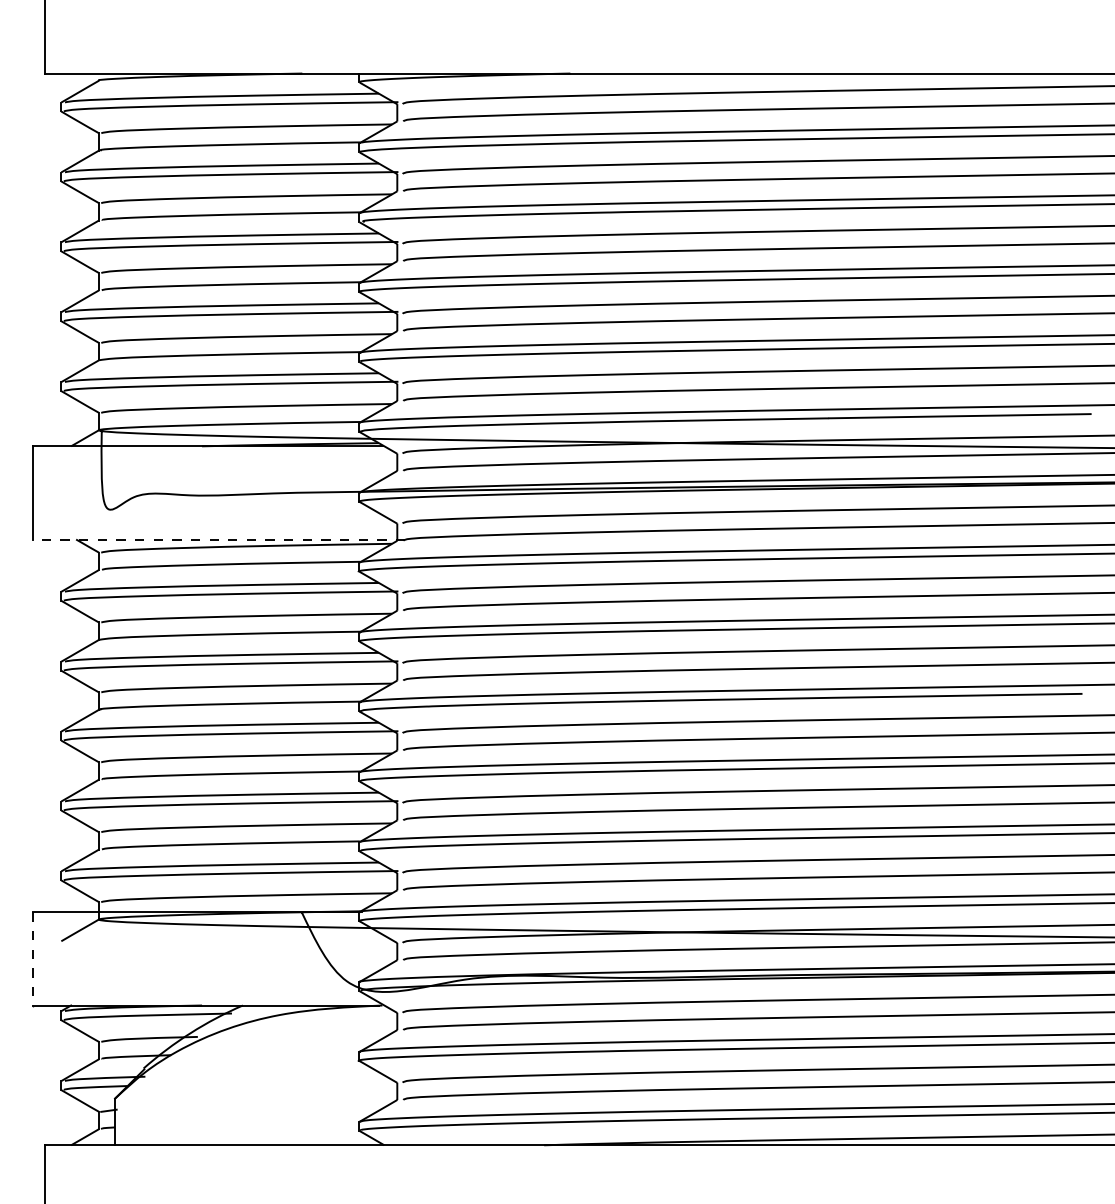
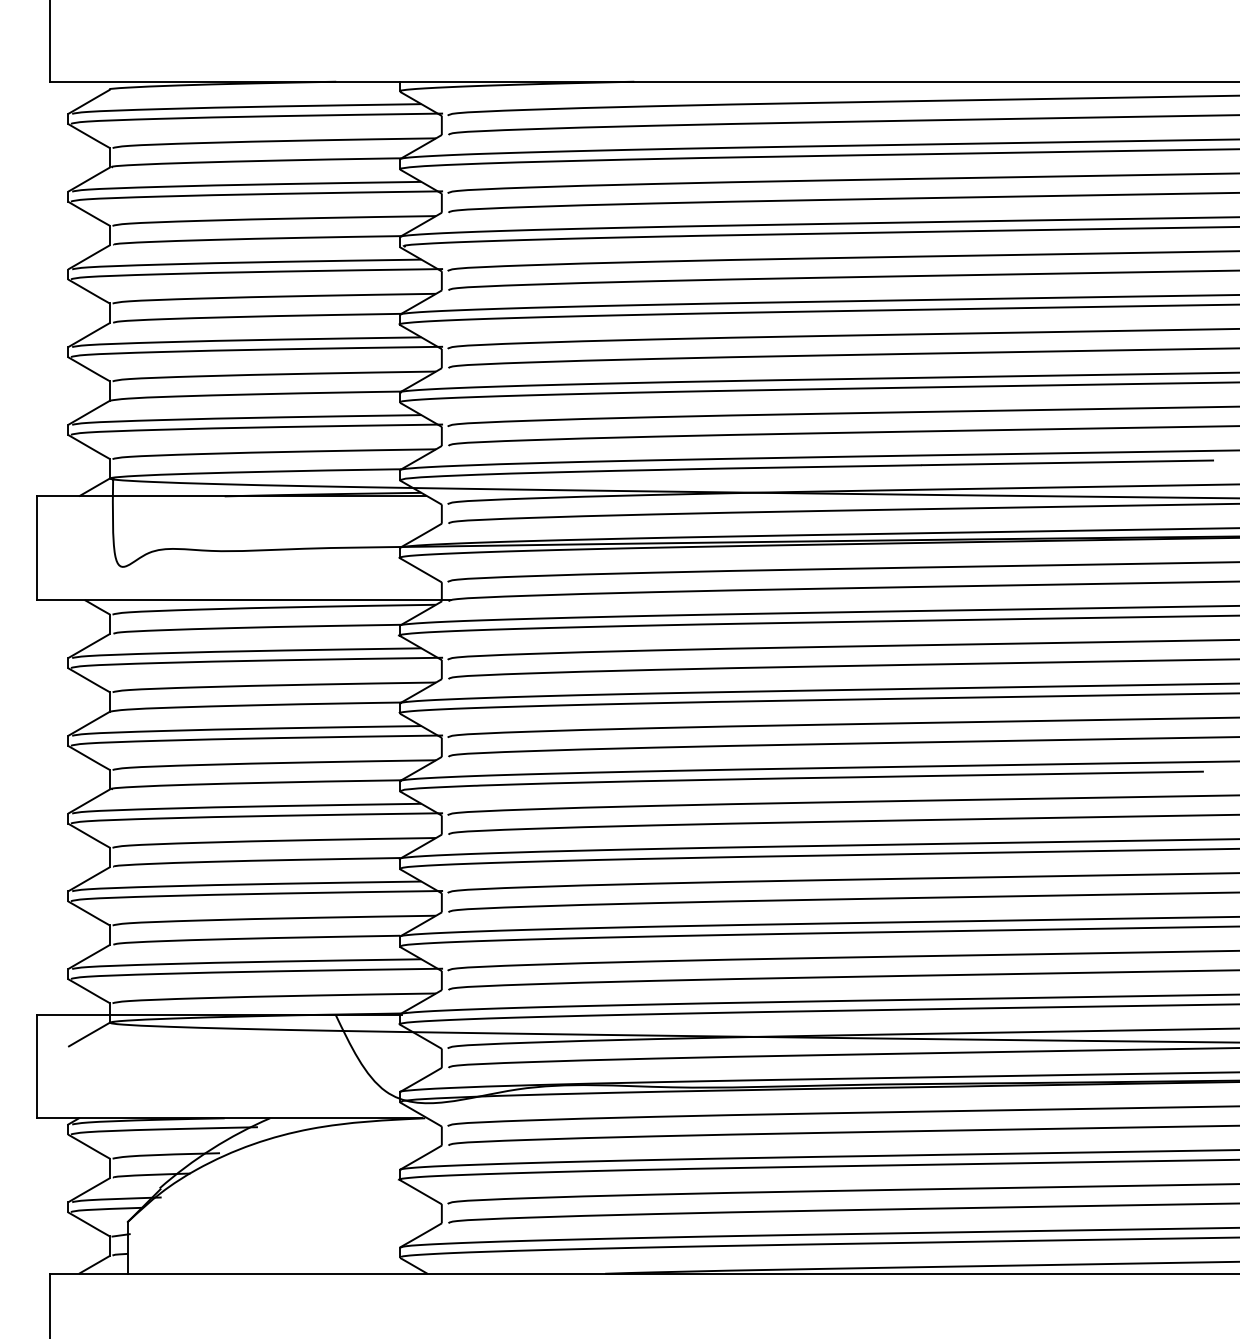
line: (219, 539) -> (244, 599), dashed -> solid
line: (33, 958) -> (37, 1065), dashed -> solid

